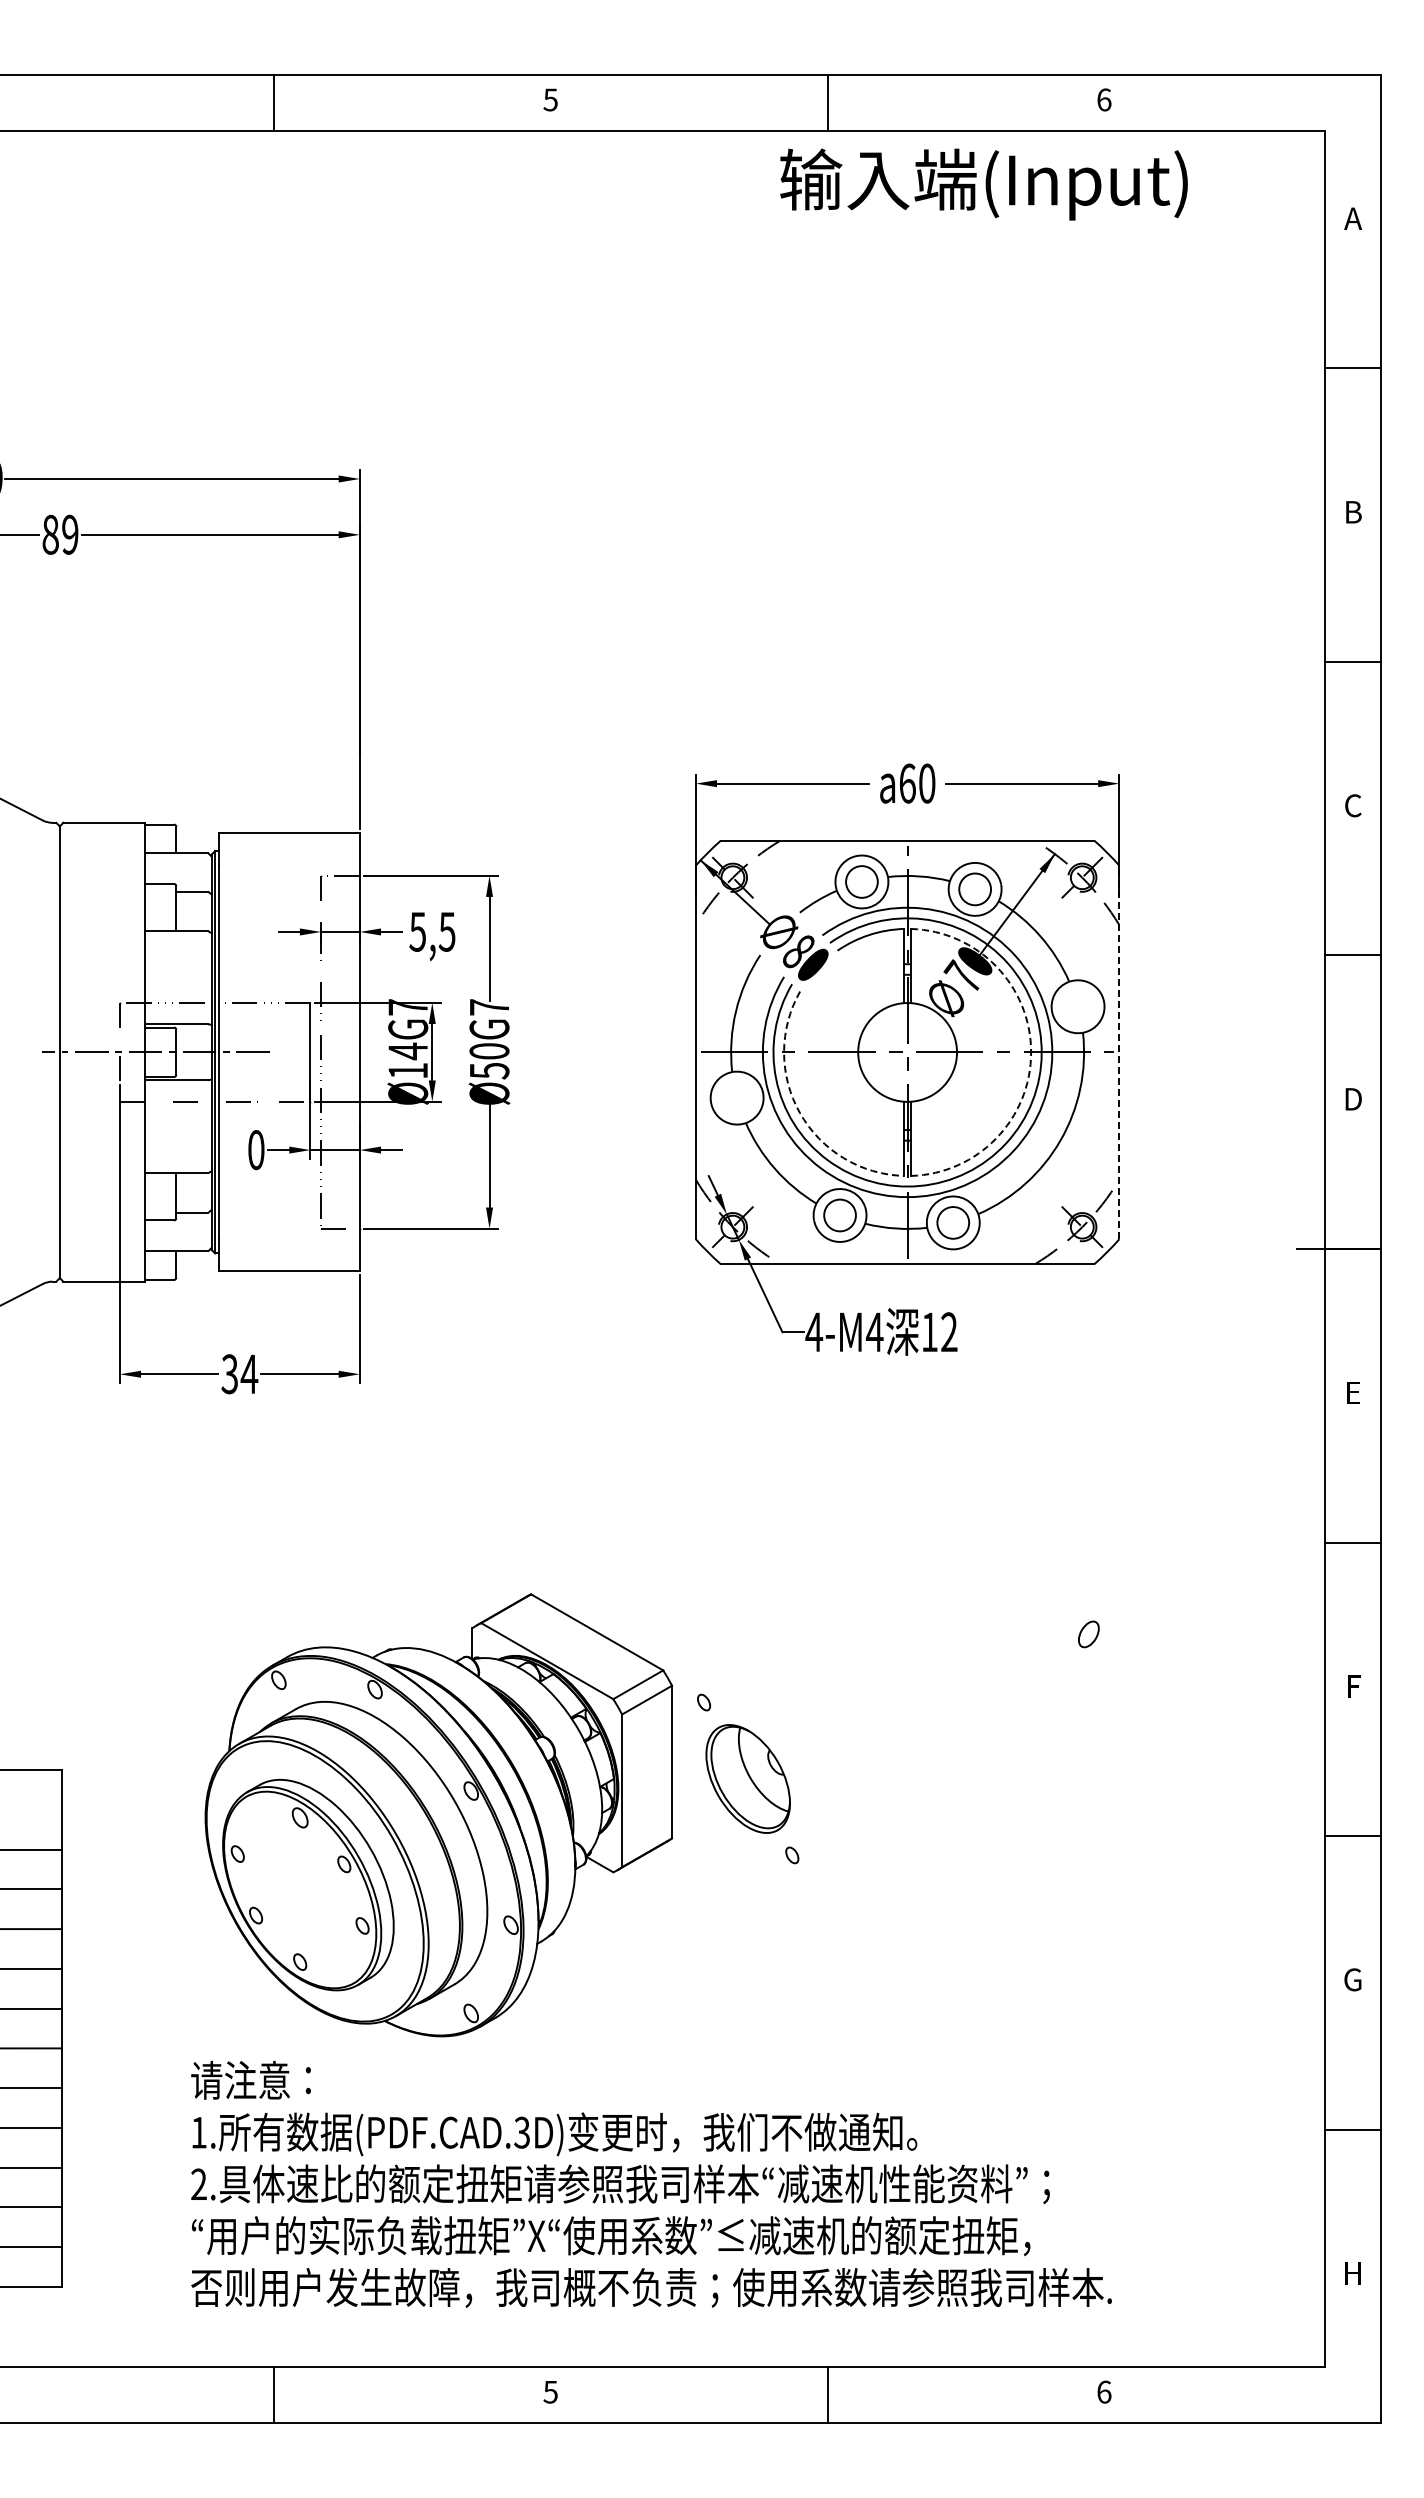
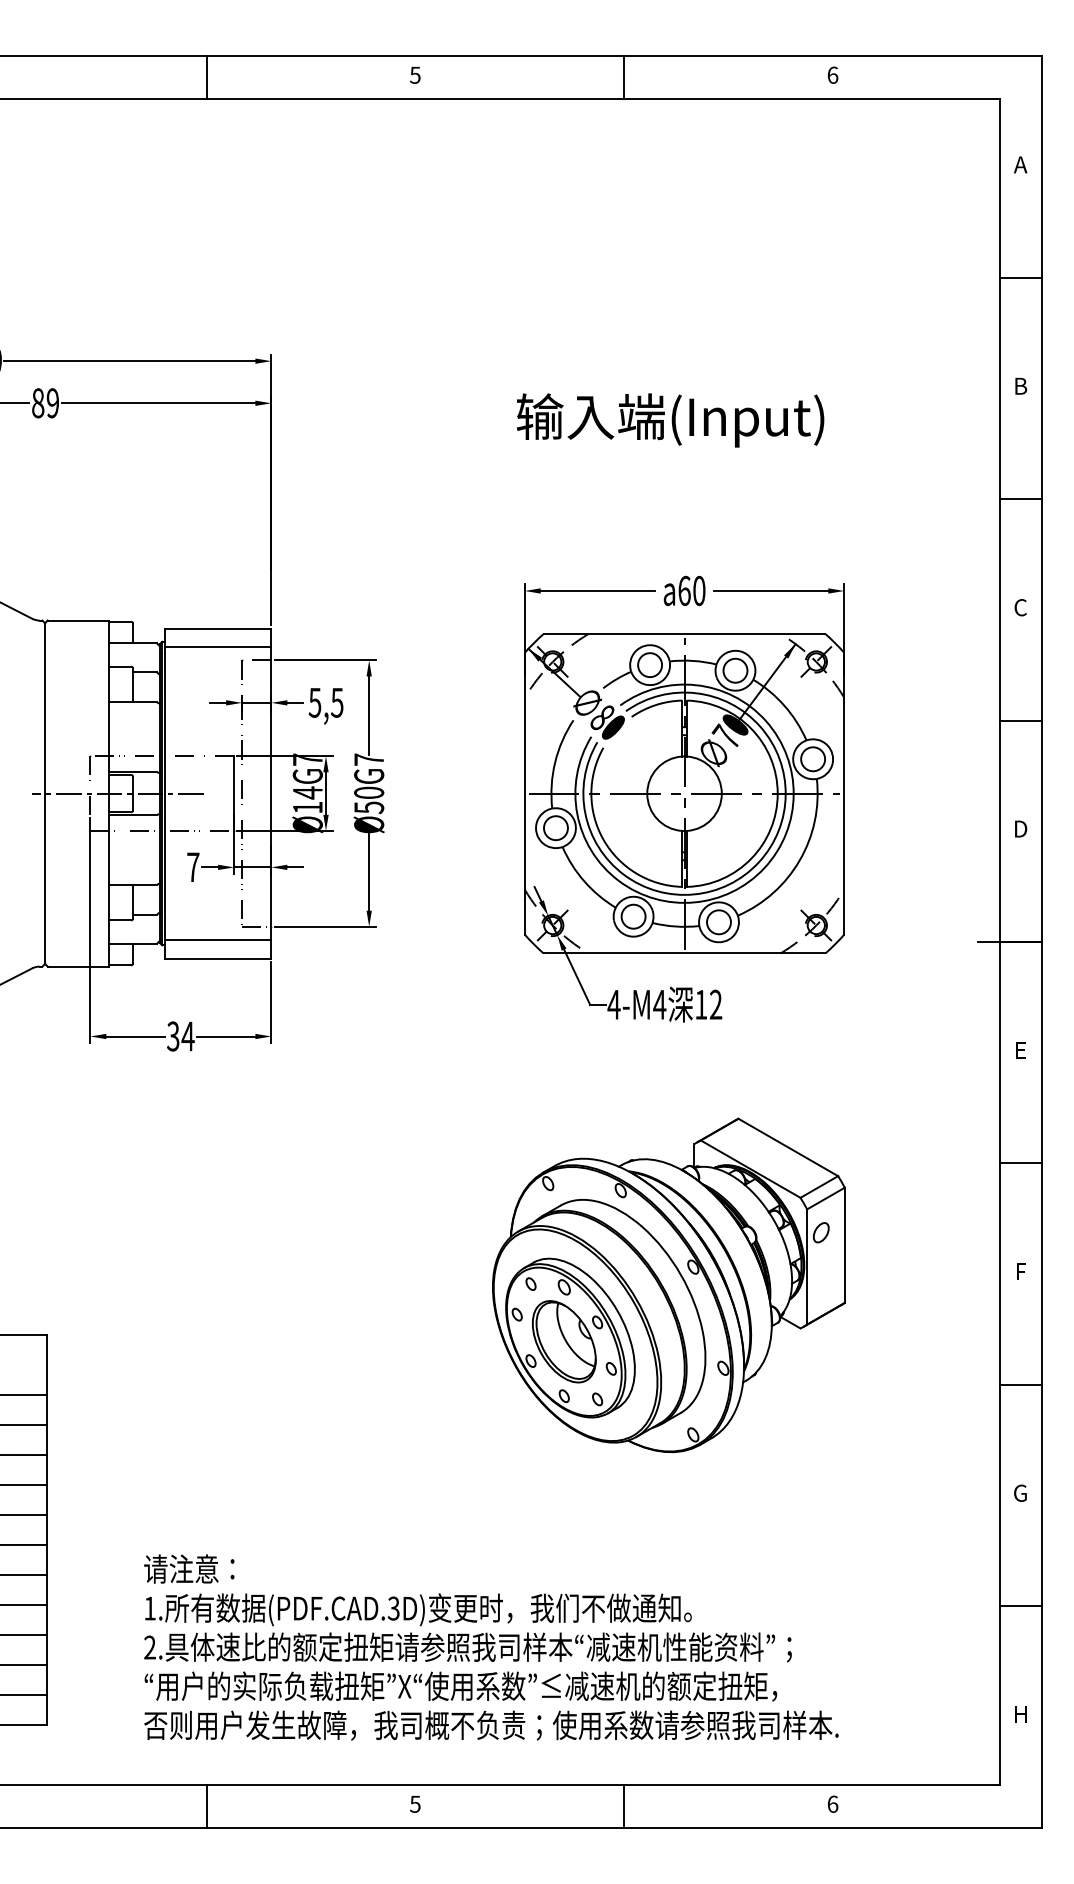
text: (983, 184) -> (670, 420), moved
line: (288, 858) -> (217, 647), added
circle: (1077, 1006) -> (812, 759), added
arc: (1031, 1052) -> (777, 793), dashed -> solid
line: (1119, 1052) -> (844, 793), dashed -> solid
circle: (736, 1097) -> (555, 827), added
arc: (799, 1113) -> (603, 839), dashed -> solid
text: (256, 1150) -> (193, 867), 0 -> 7
line: (288, 1246) -> (217, 940), added
part: (438, 1815) -> (668, 1285), moved

